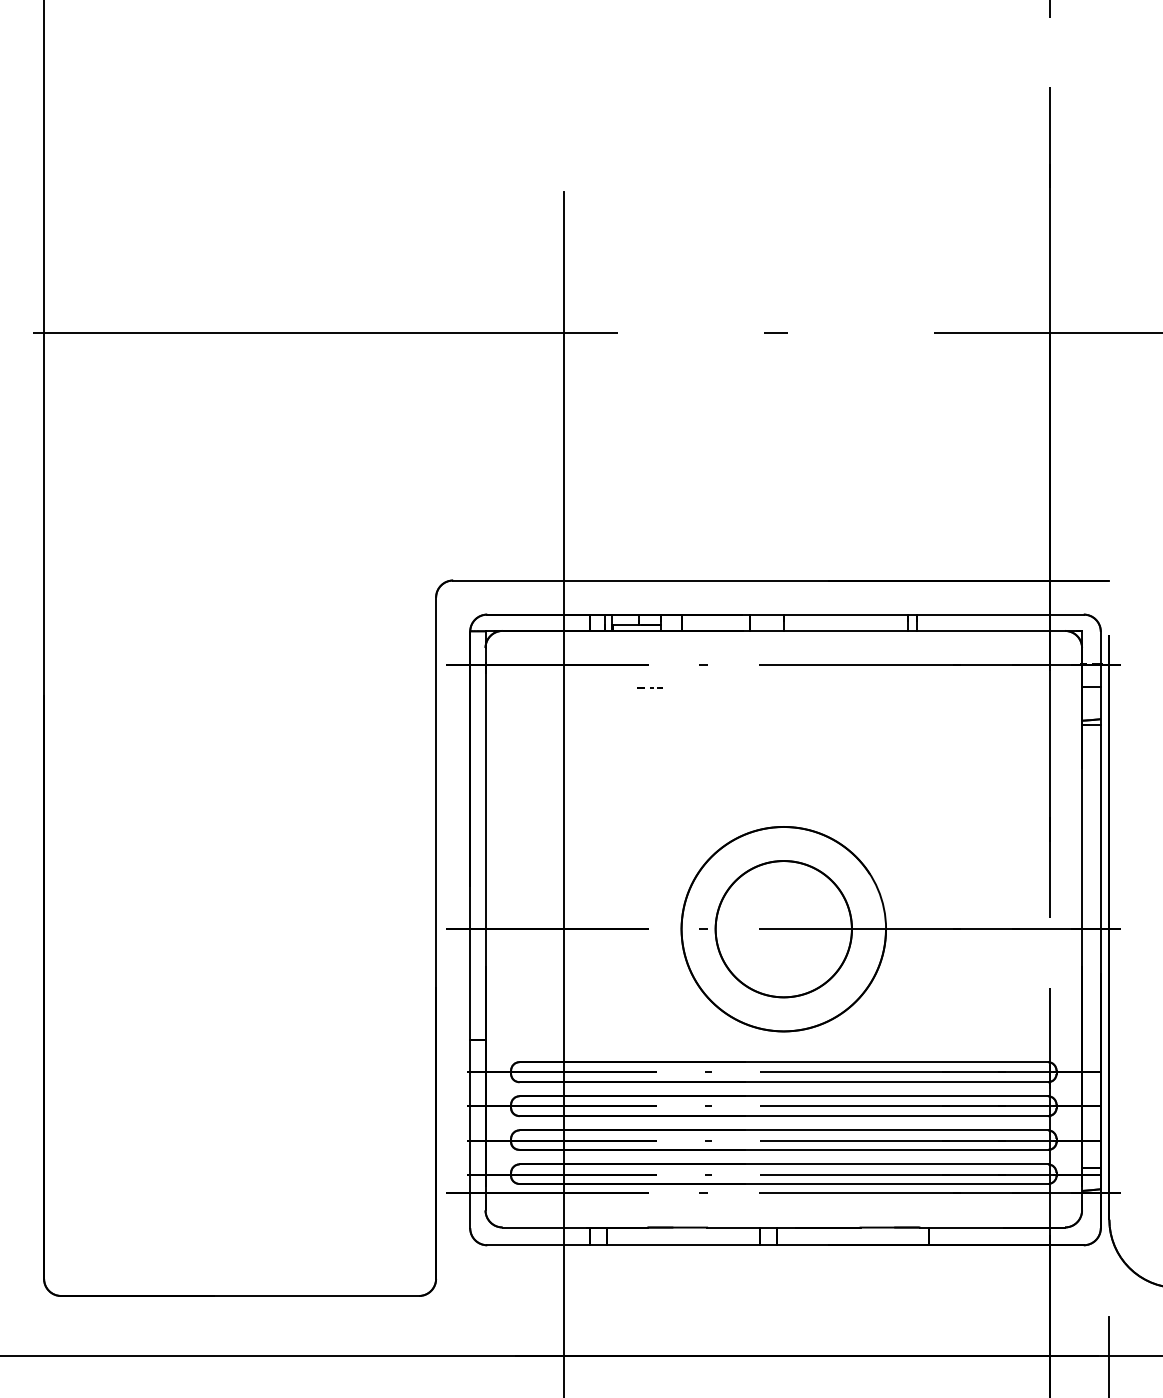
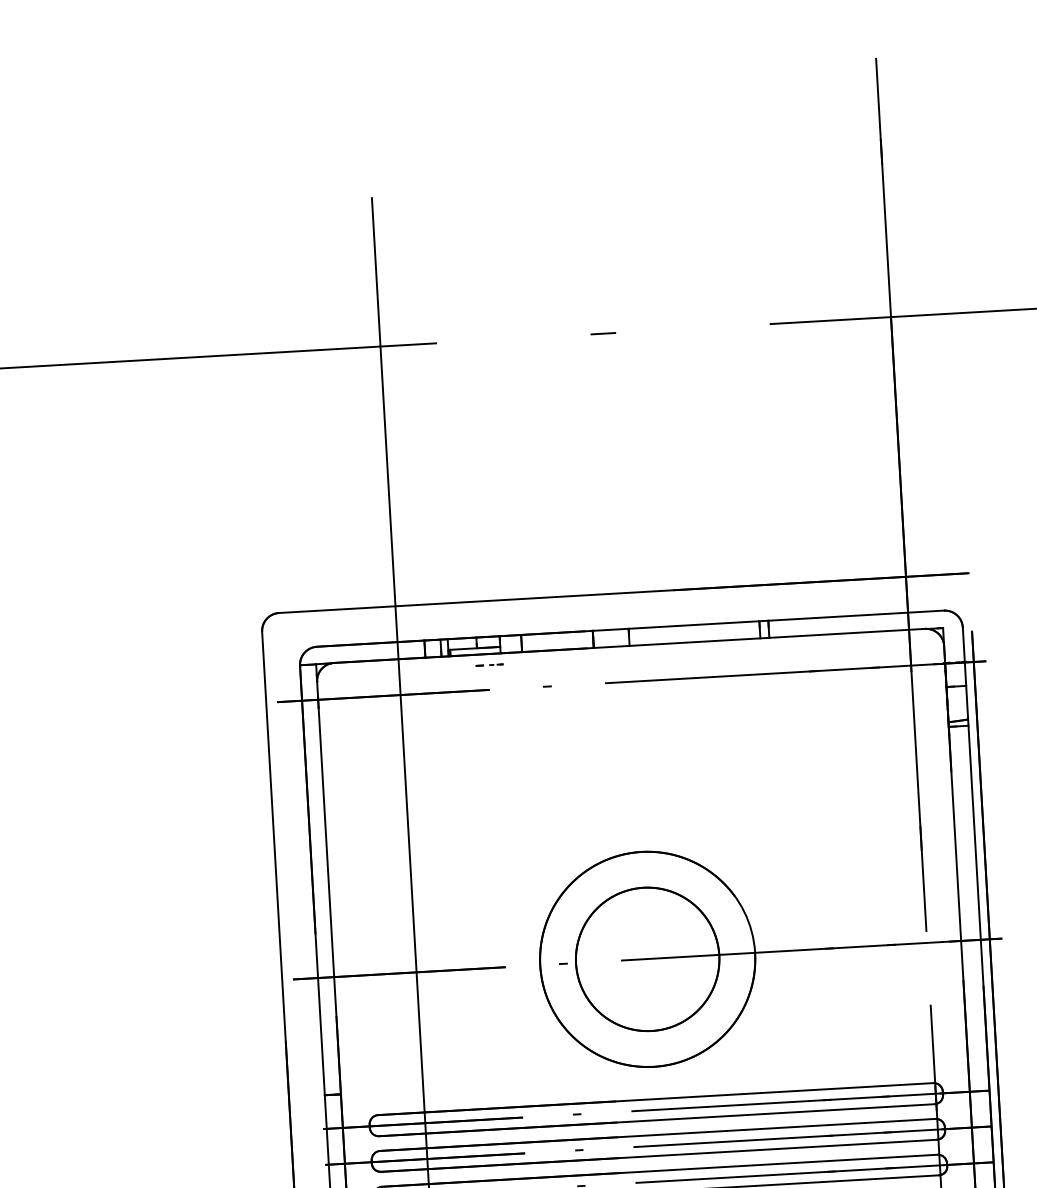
line: (650, 687) -> (490, 664), moved

